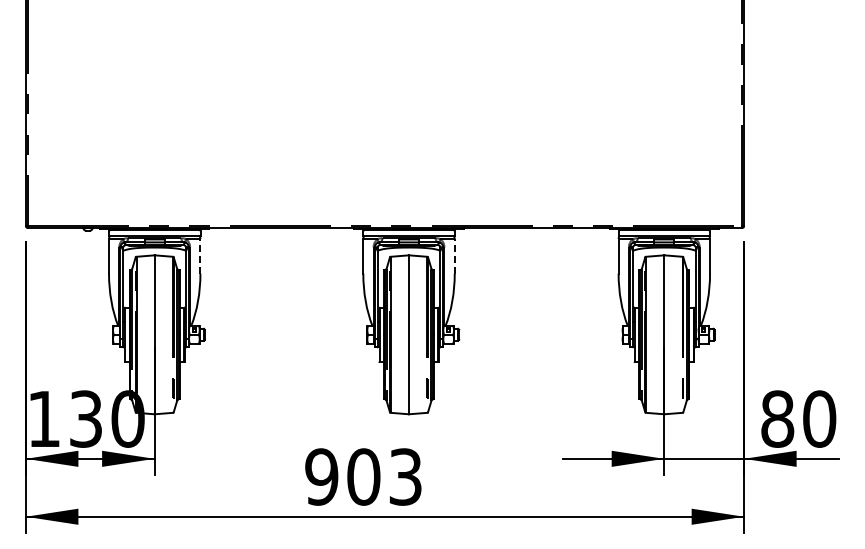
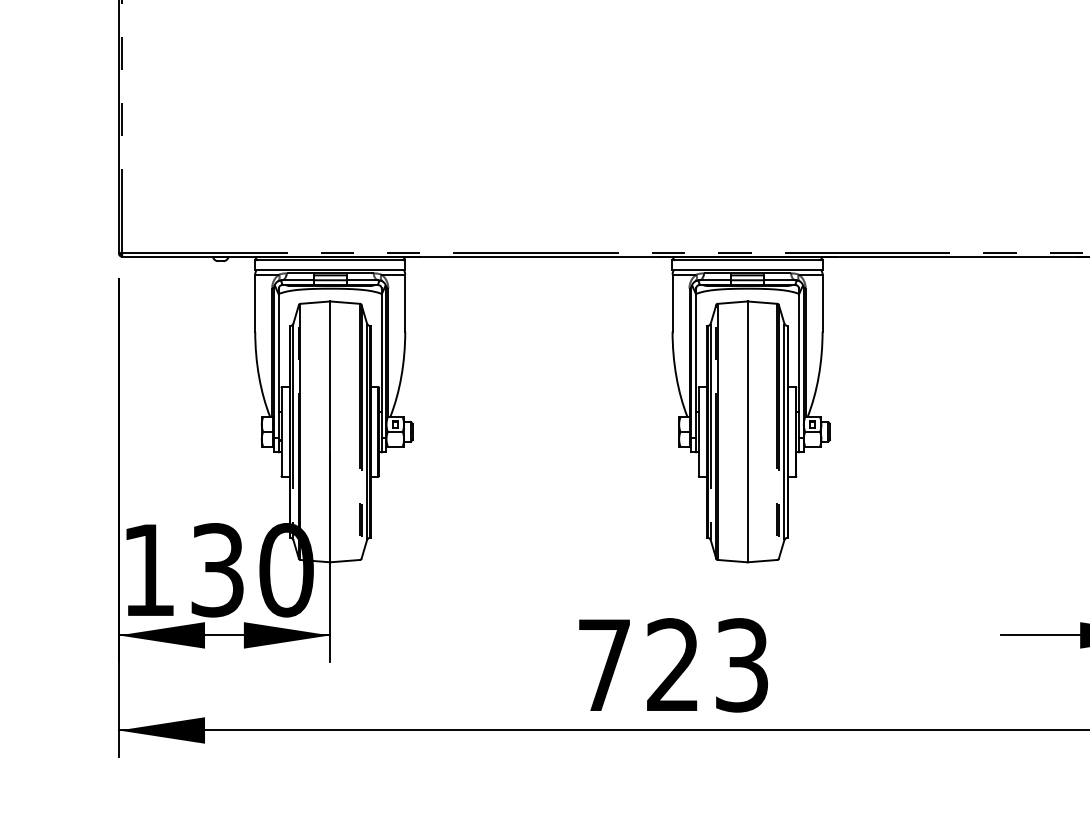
line: (200, 255) -> (405, 301), dashed -> solid
line: (454, 255) -> (822, 301), dashed -> solid
text: (342, 476) -> (638, 664), 903 -> 723

